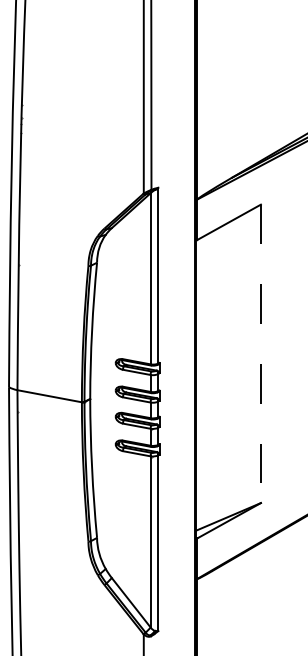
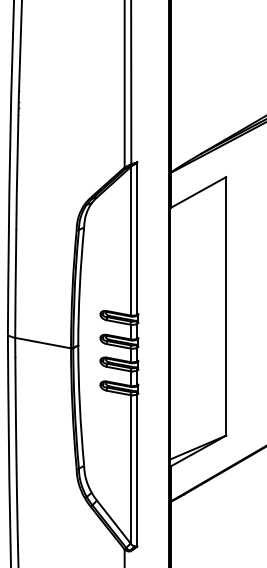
line: (261, 353) -> (226, 306), dashed -> solid

